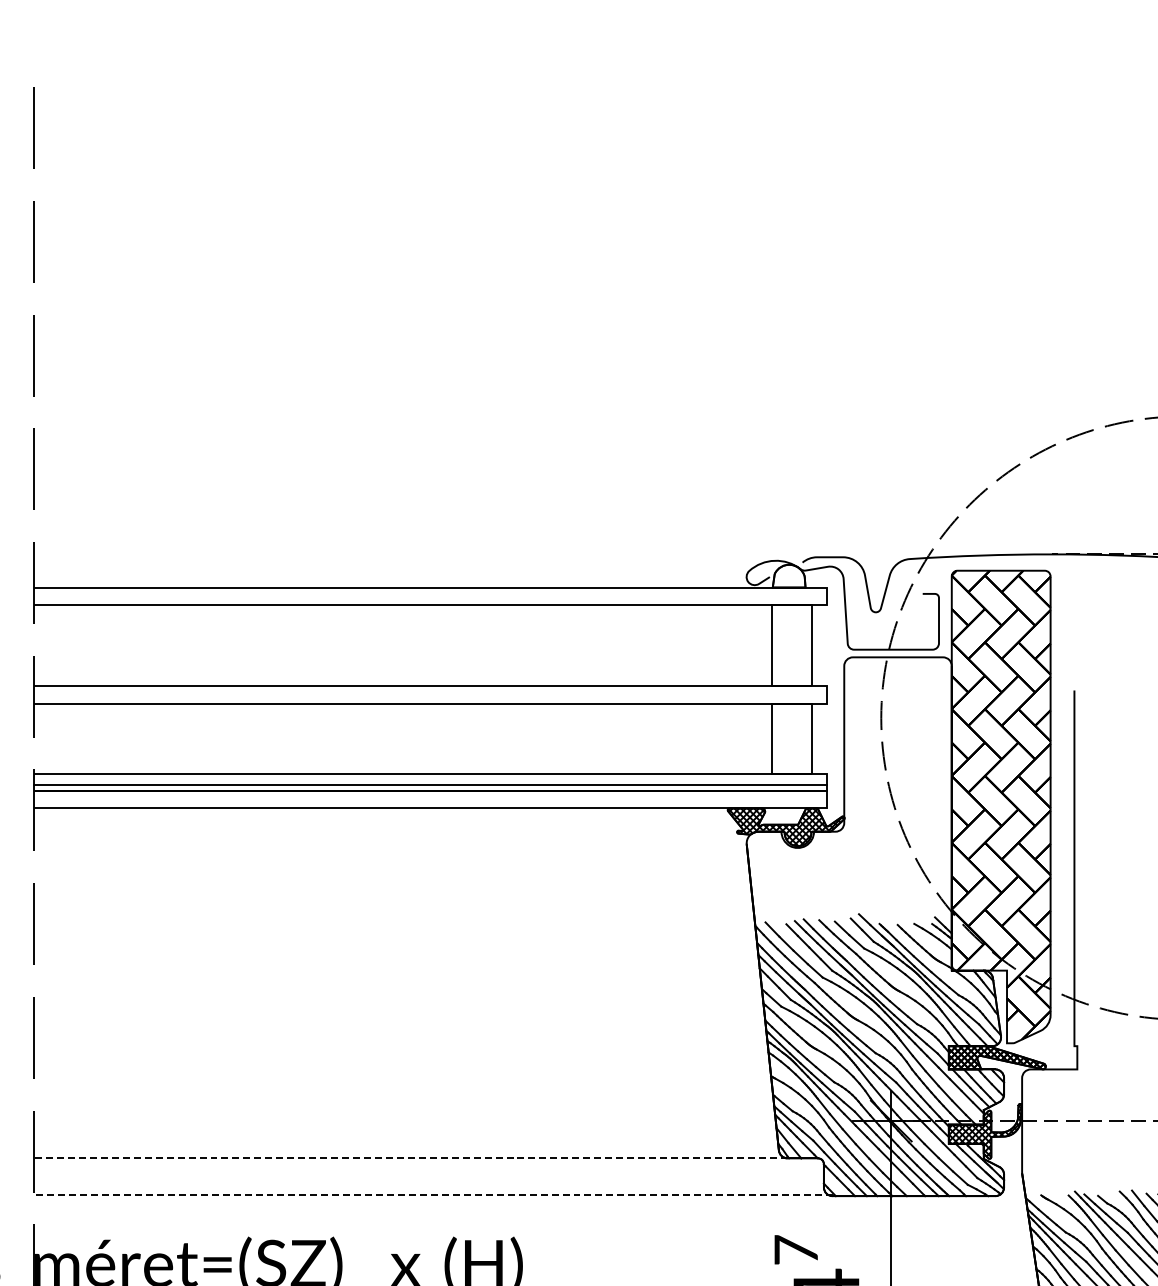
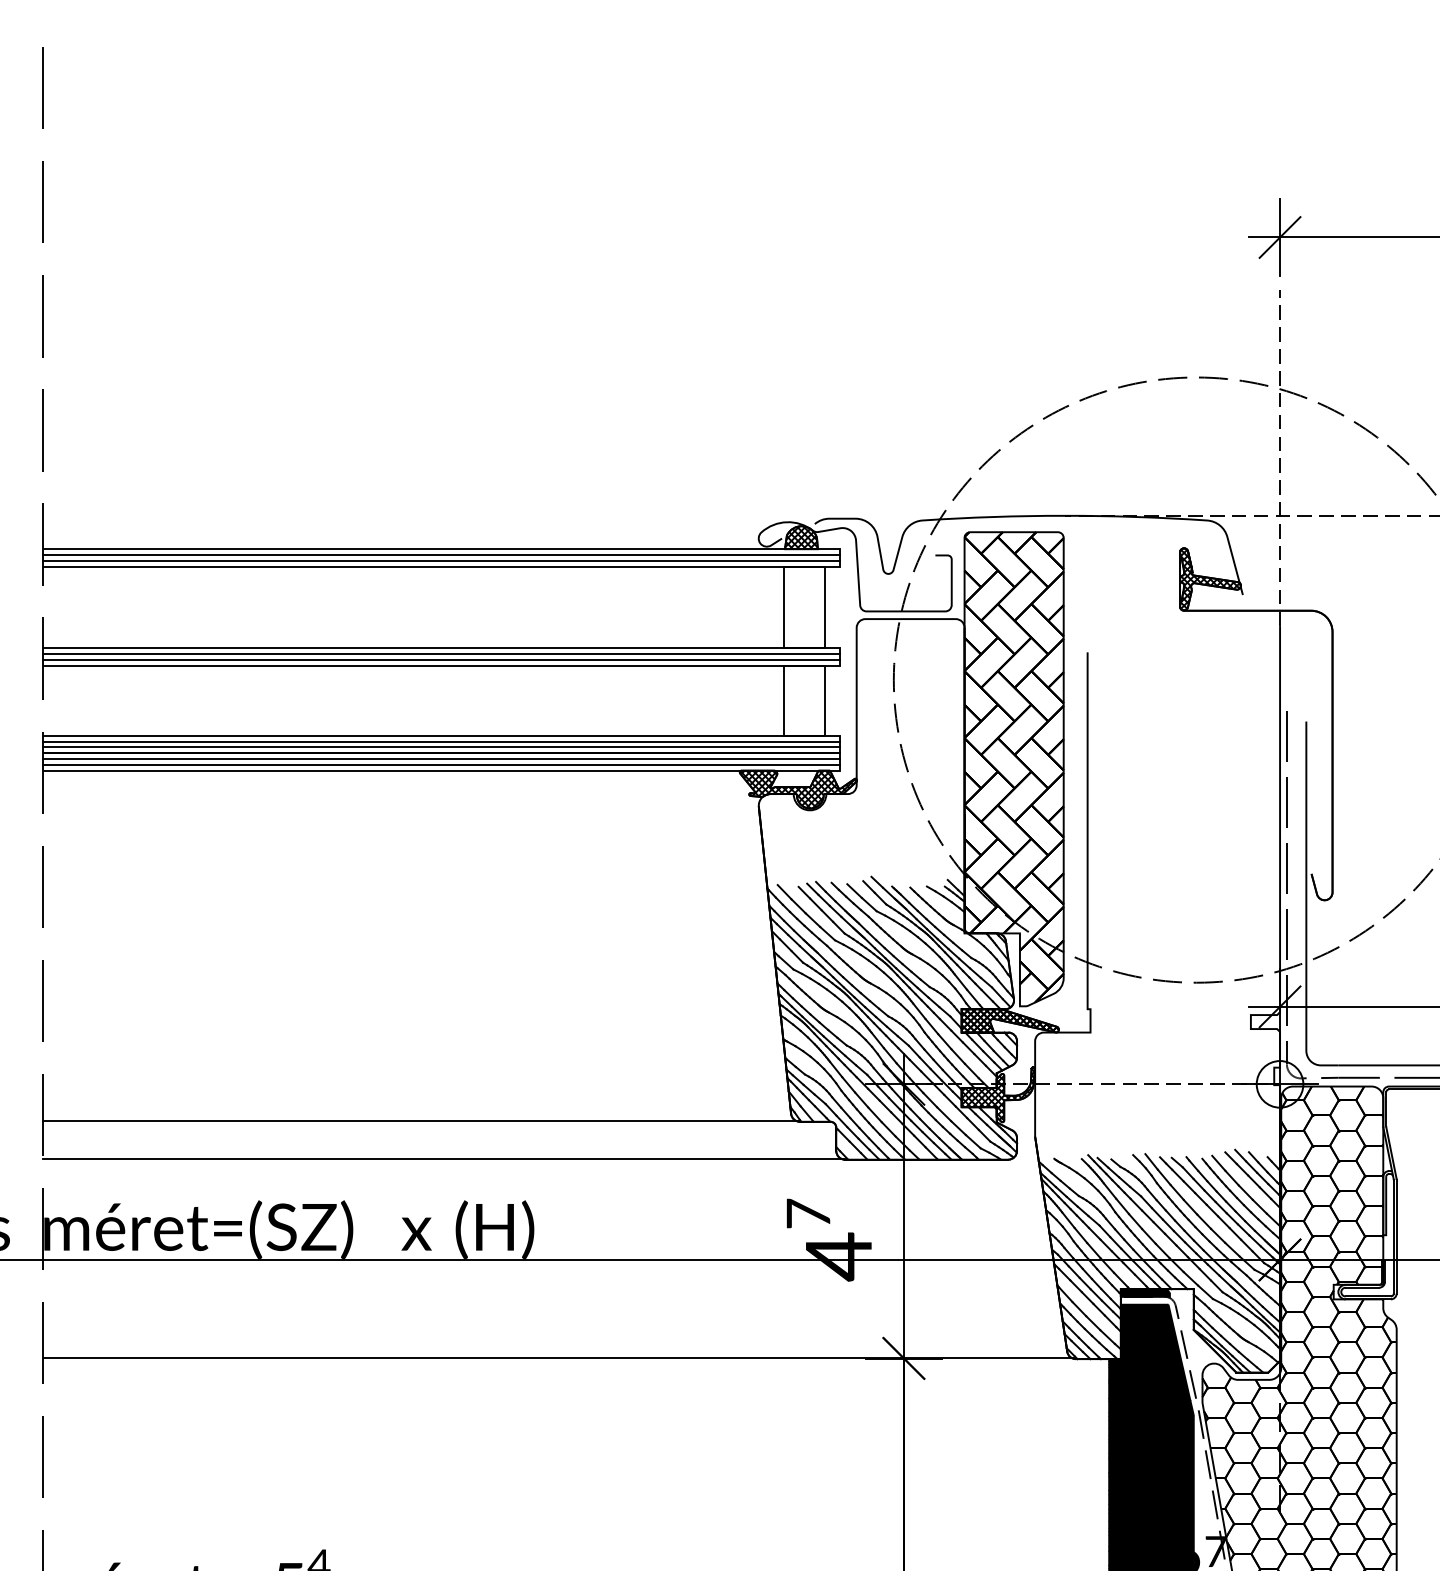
hatch: (789, 576) -> (801, 537), added
line: (430, 592) -> (441, 554), added
line: (430, 598) -> (441, 560), added
line: (430, 692) -> (441, 654), added
line: (430, 697) -> (441, 659), added
line: (430, 779) -> (441, 741), added
line: (430, 797) -> (441, 759), added
line: (430, 802) -> (441, 764), added
line: (410, 1158) -> (421, 1121), dashed -> solid
line: (433, 1195) -> (444, 1159), dashed -> solid

